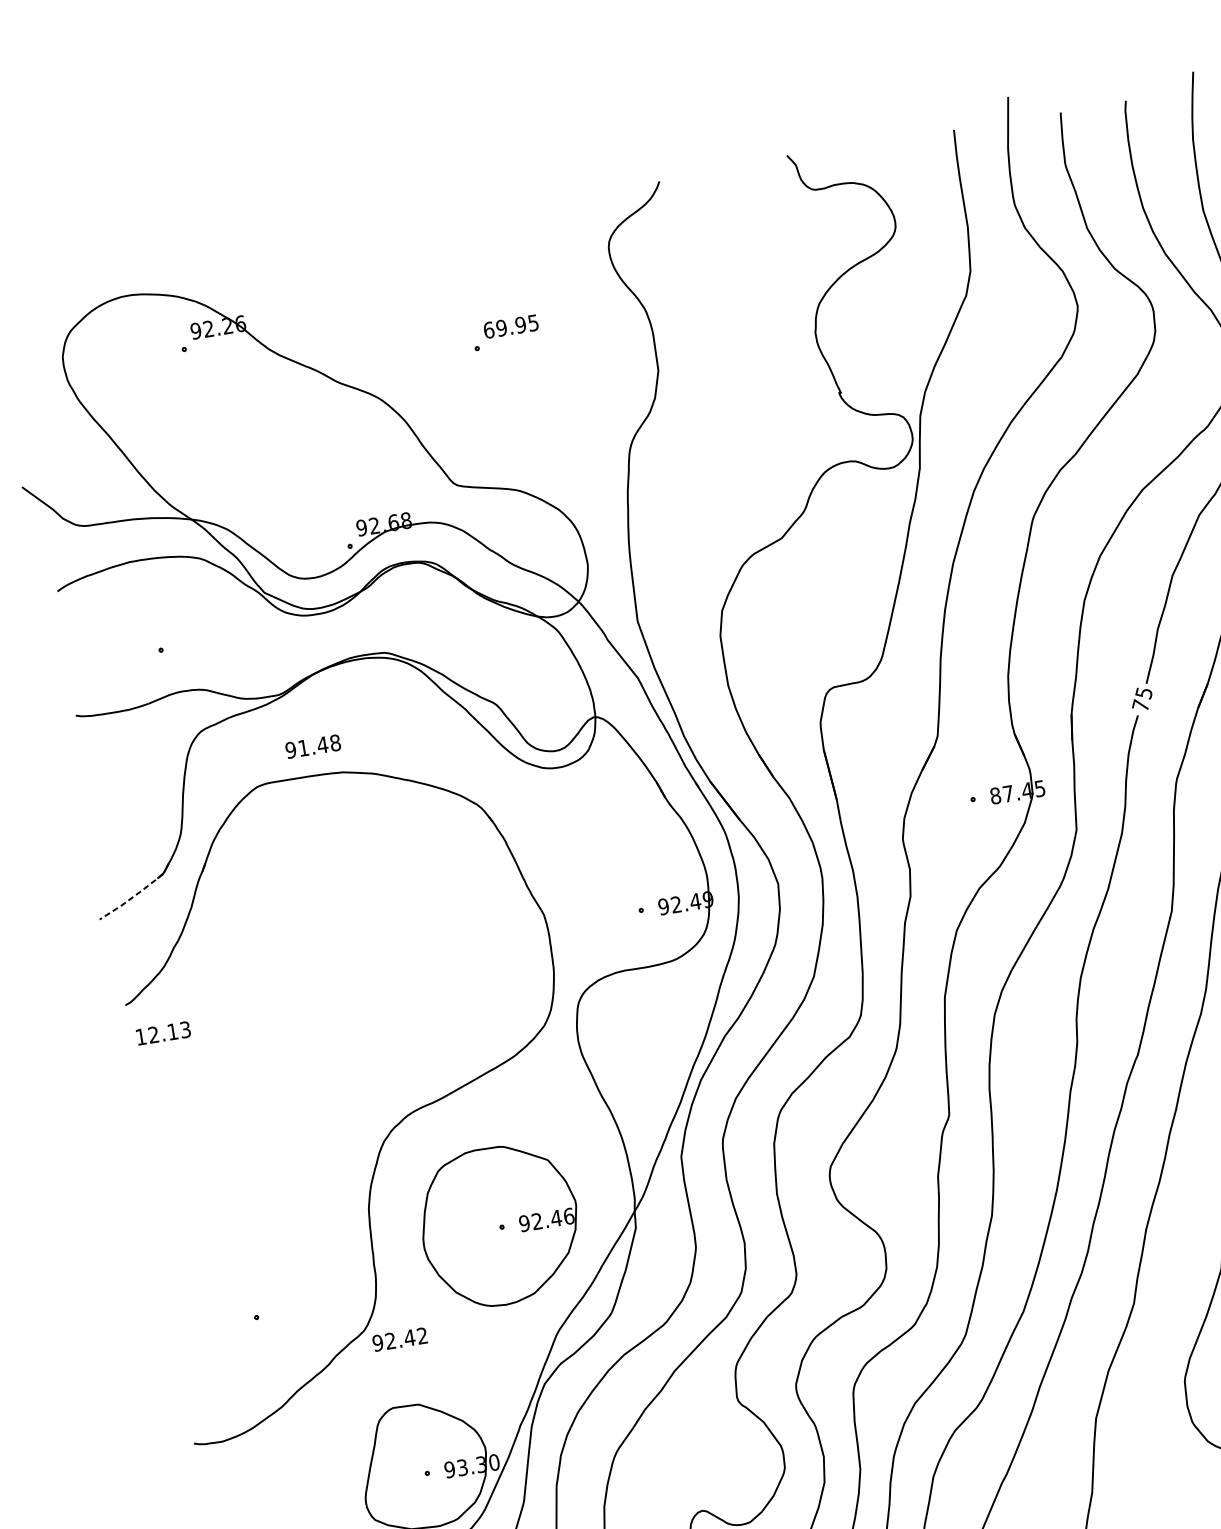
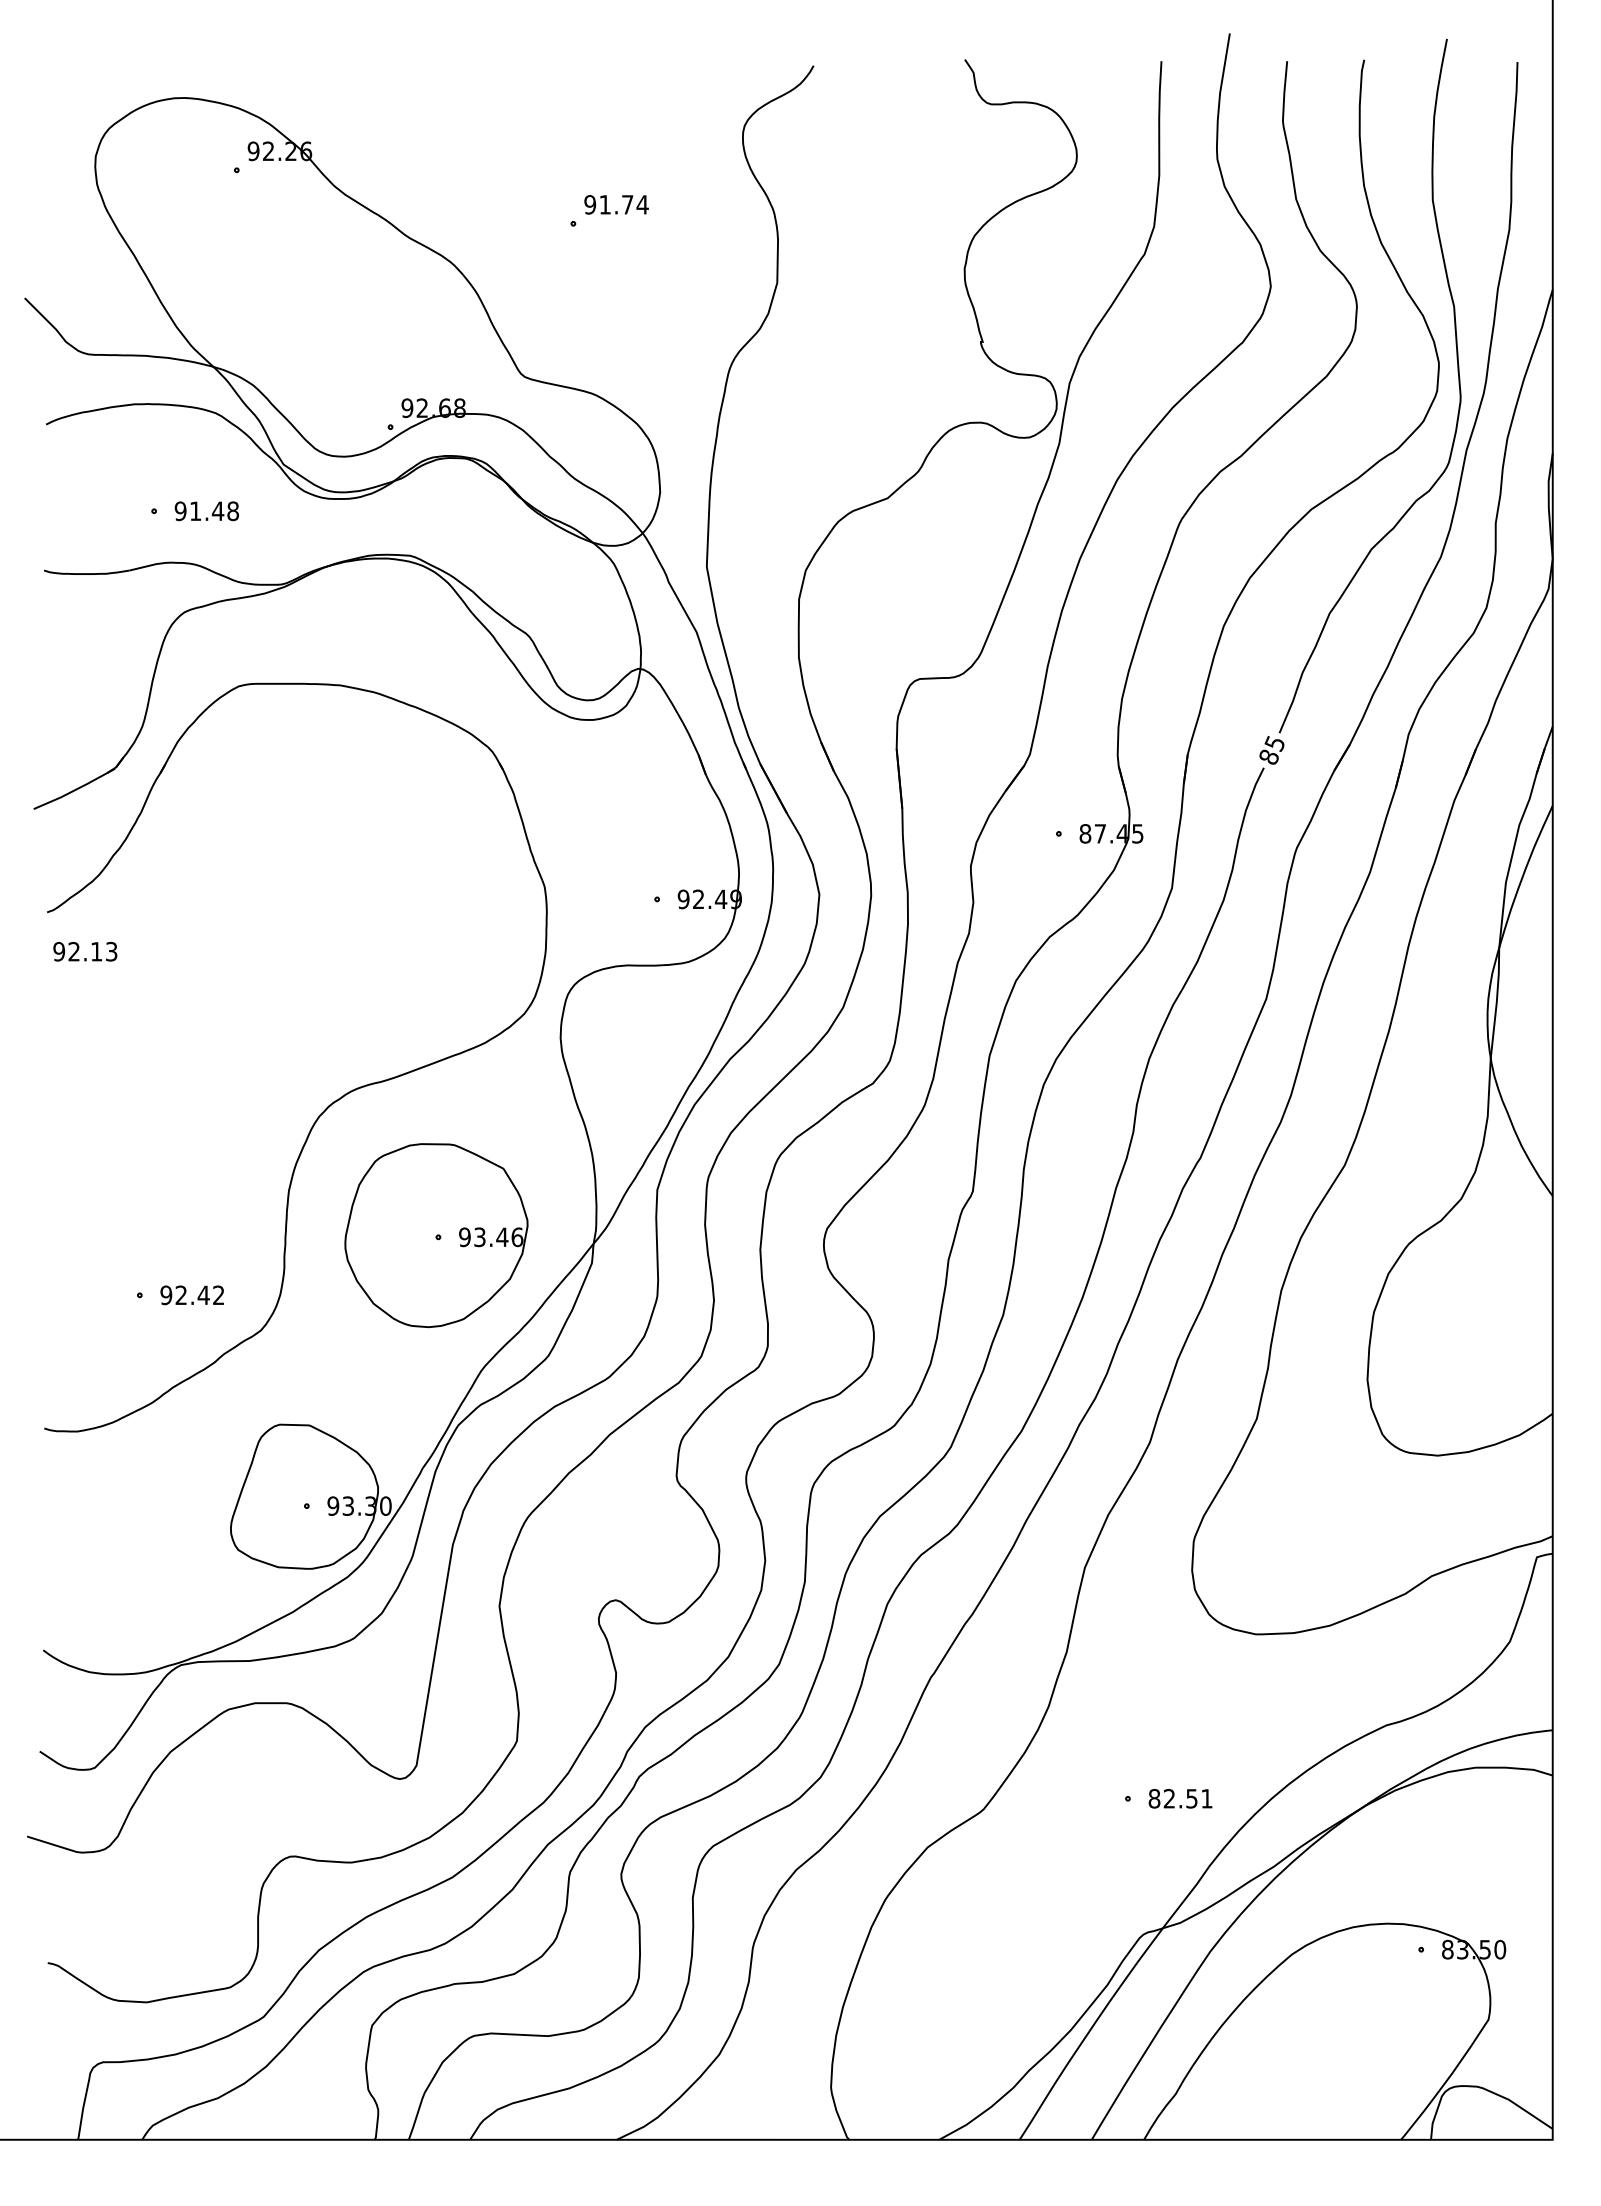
text: (511, 326) -> (616, 204), 69.95 -> 91.74
text: (1140, 705) -> (1268, 756), 75 -> 85
text: (312, 746) -> (206, 511), moved
line: (132, 897) -> (75, 790), dashed -> solid
text: (141, 1036) -> (59, 951), 12.13 -> 92.13
text: (536, 1221) -> (479, 1237), 92.46 -> 93.46
text: (399, 1339) -> (191, 1295), moved

